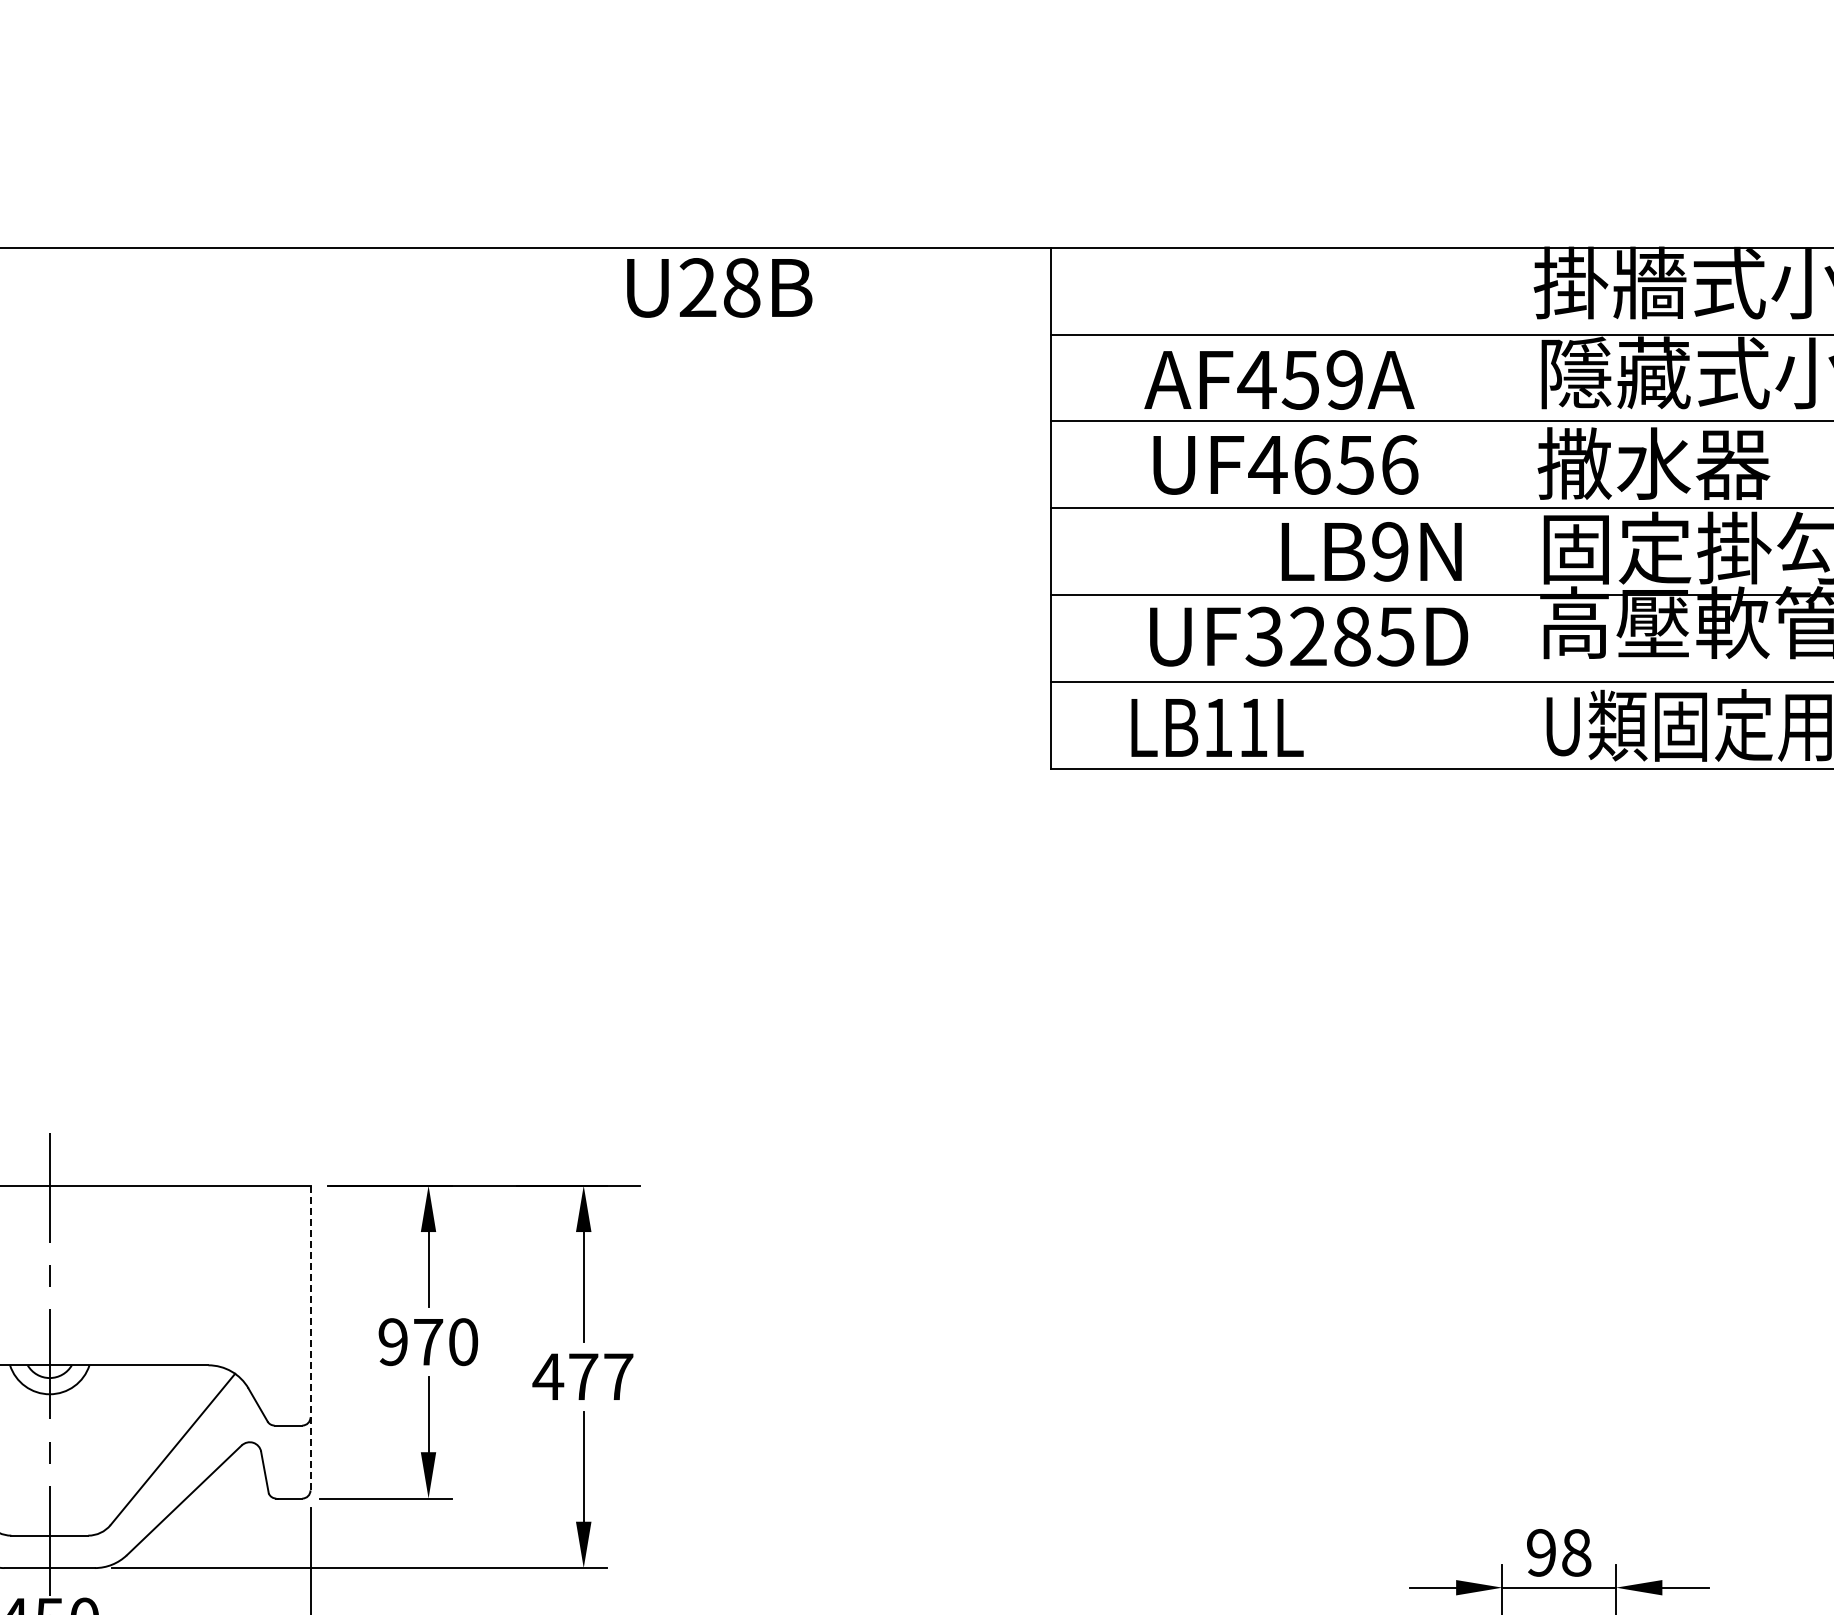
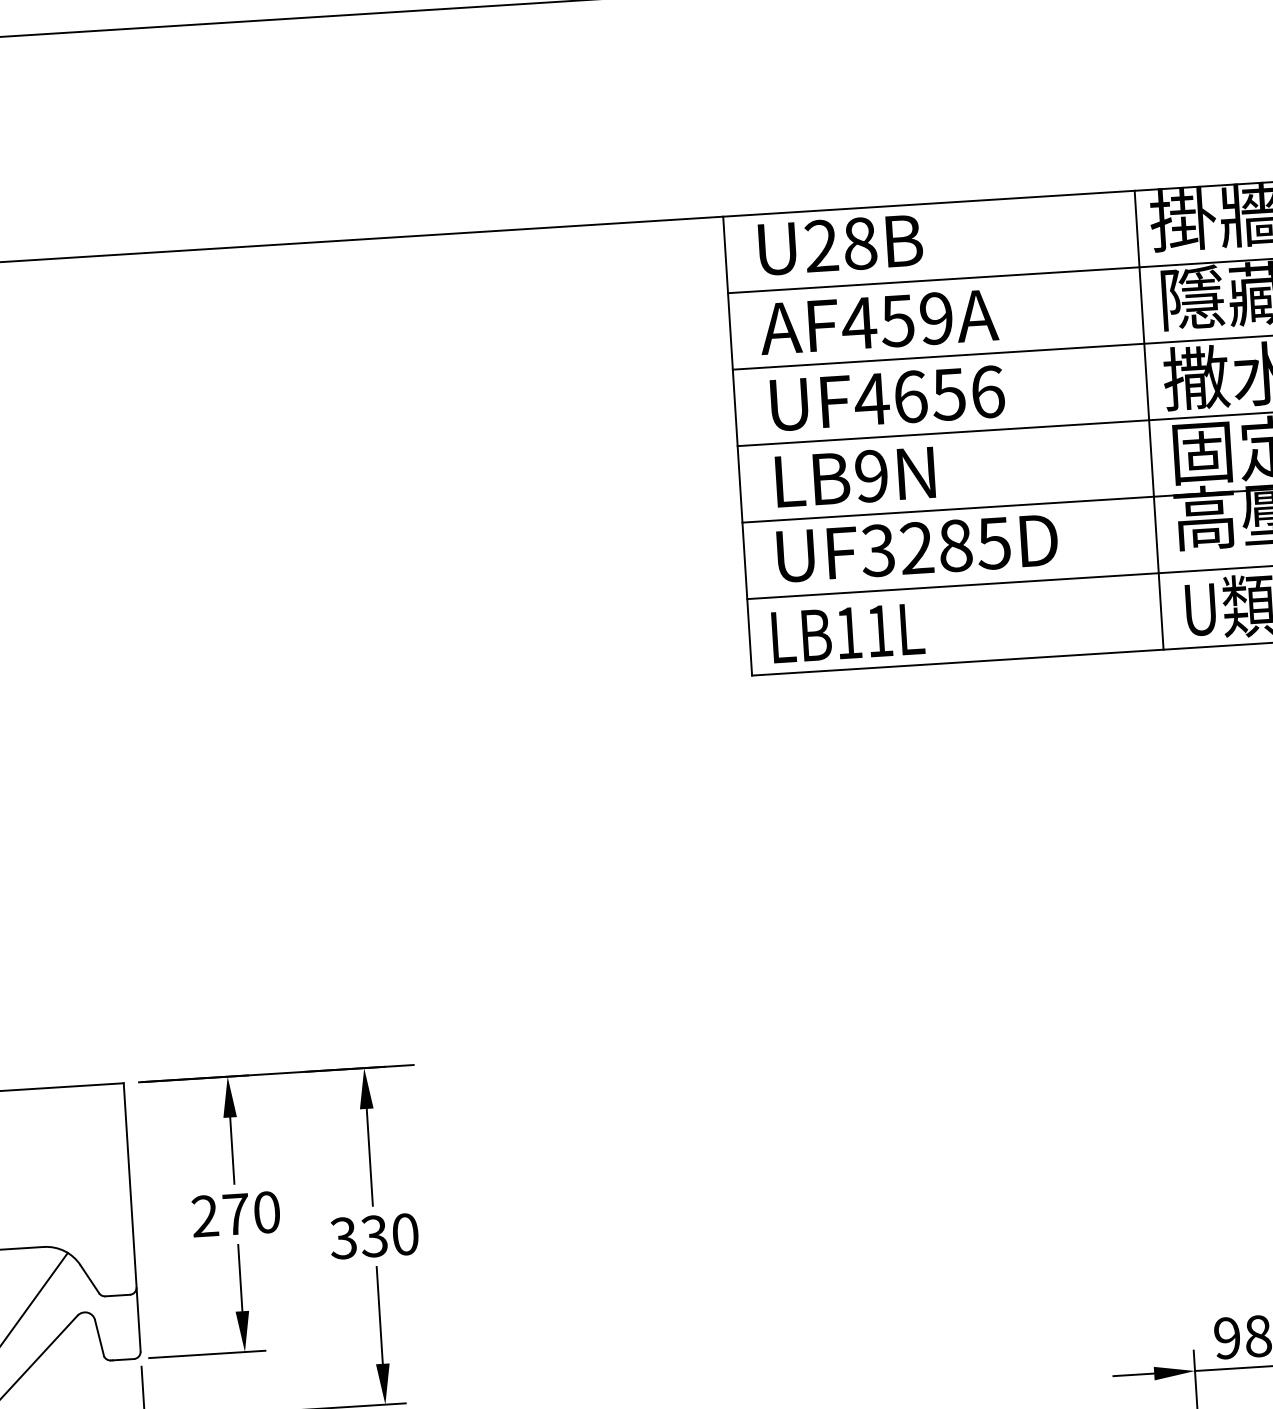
text: (719, 287) -> (840, 244), moved
text: (1279, 379) -> (878, 321), moved
text: (1285, 464) -> (887, 397), moved
line: (1518, 508) -> (1149, 420), added
text: (1371, 551) -> (855, 476), moved
text: (1309, 636) -> (917, 548), moved
text: (1217, 727) -> (848, 632), moved
line: (310, 1337) -> (132, 1216), dashed -> solid
text: (392, 1342) -> (204, 1216), 970 -> 270
text: (582, 1376) -> (373, 1236), 477 -> 330

